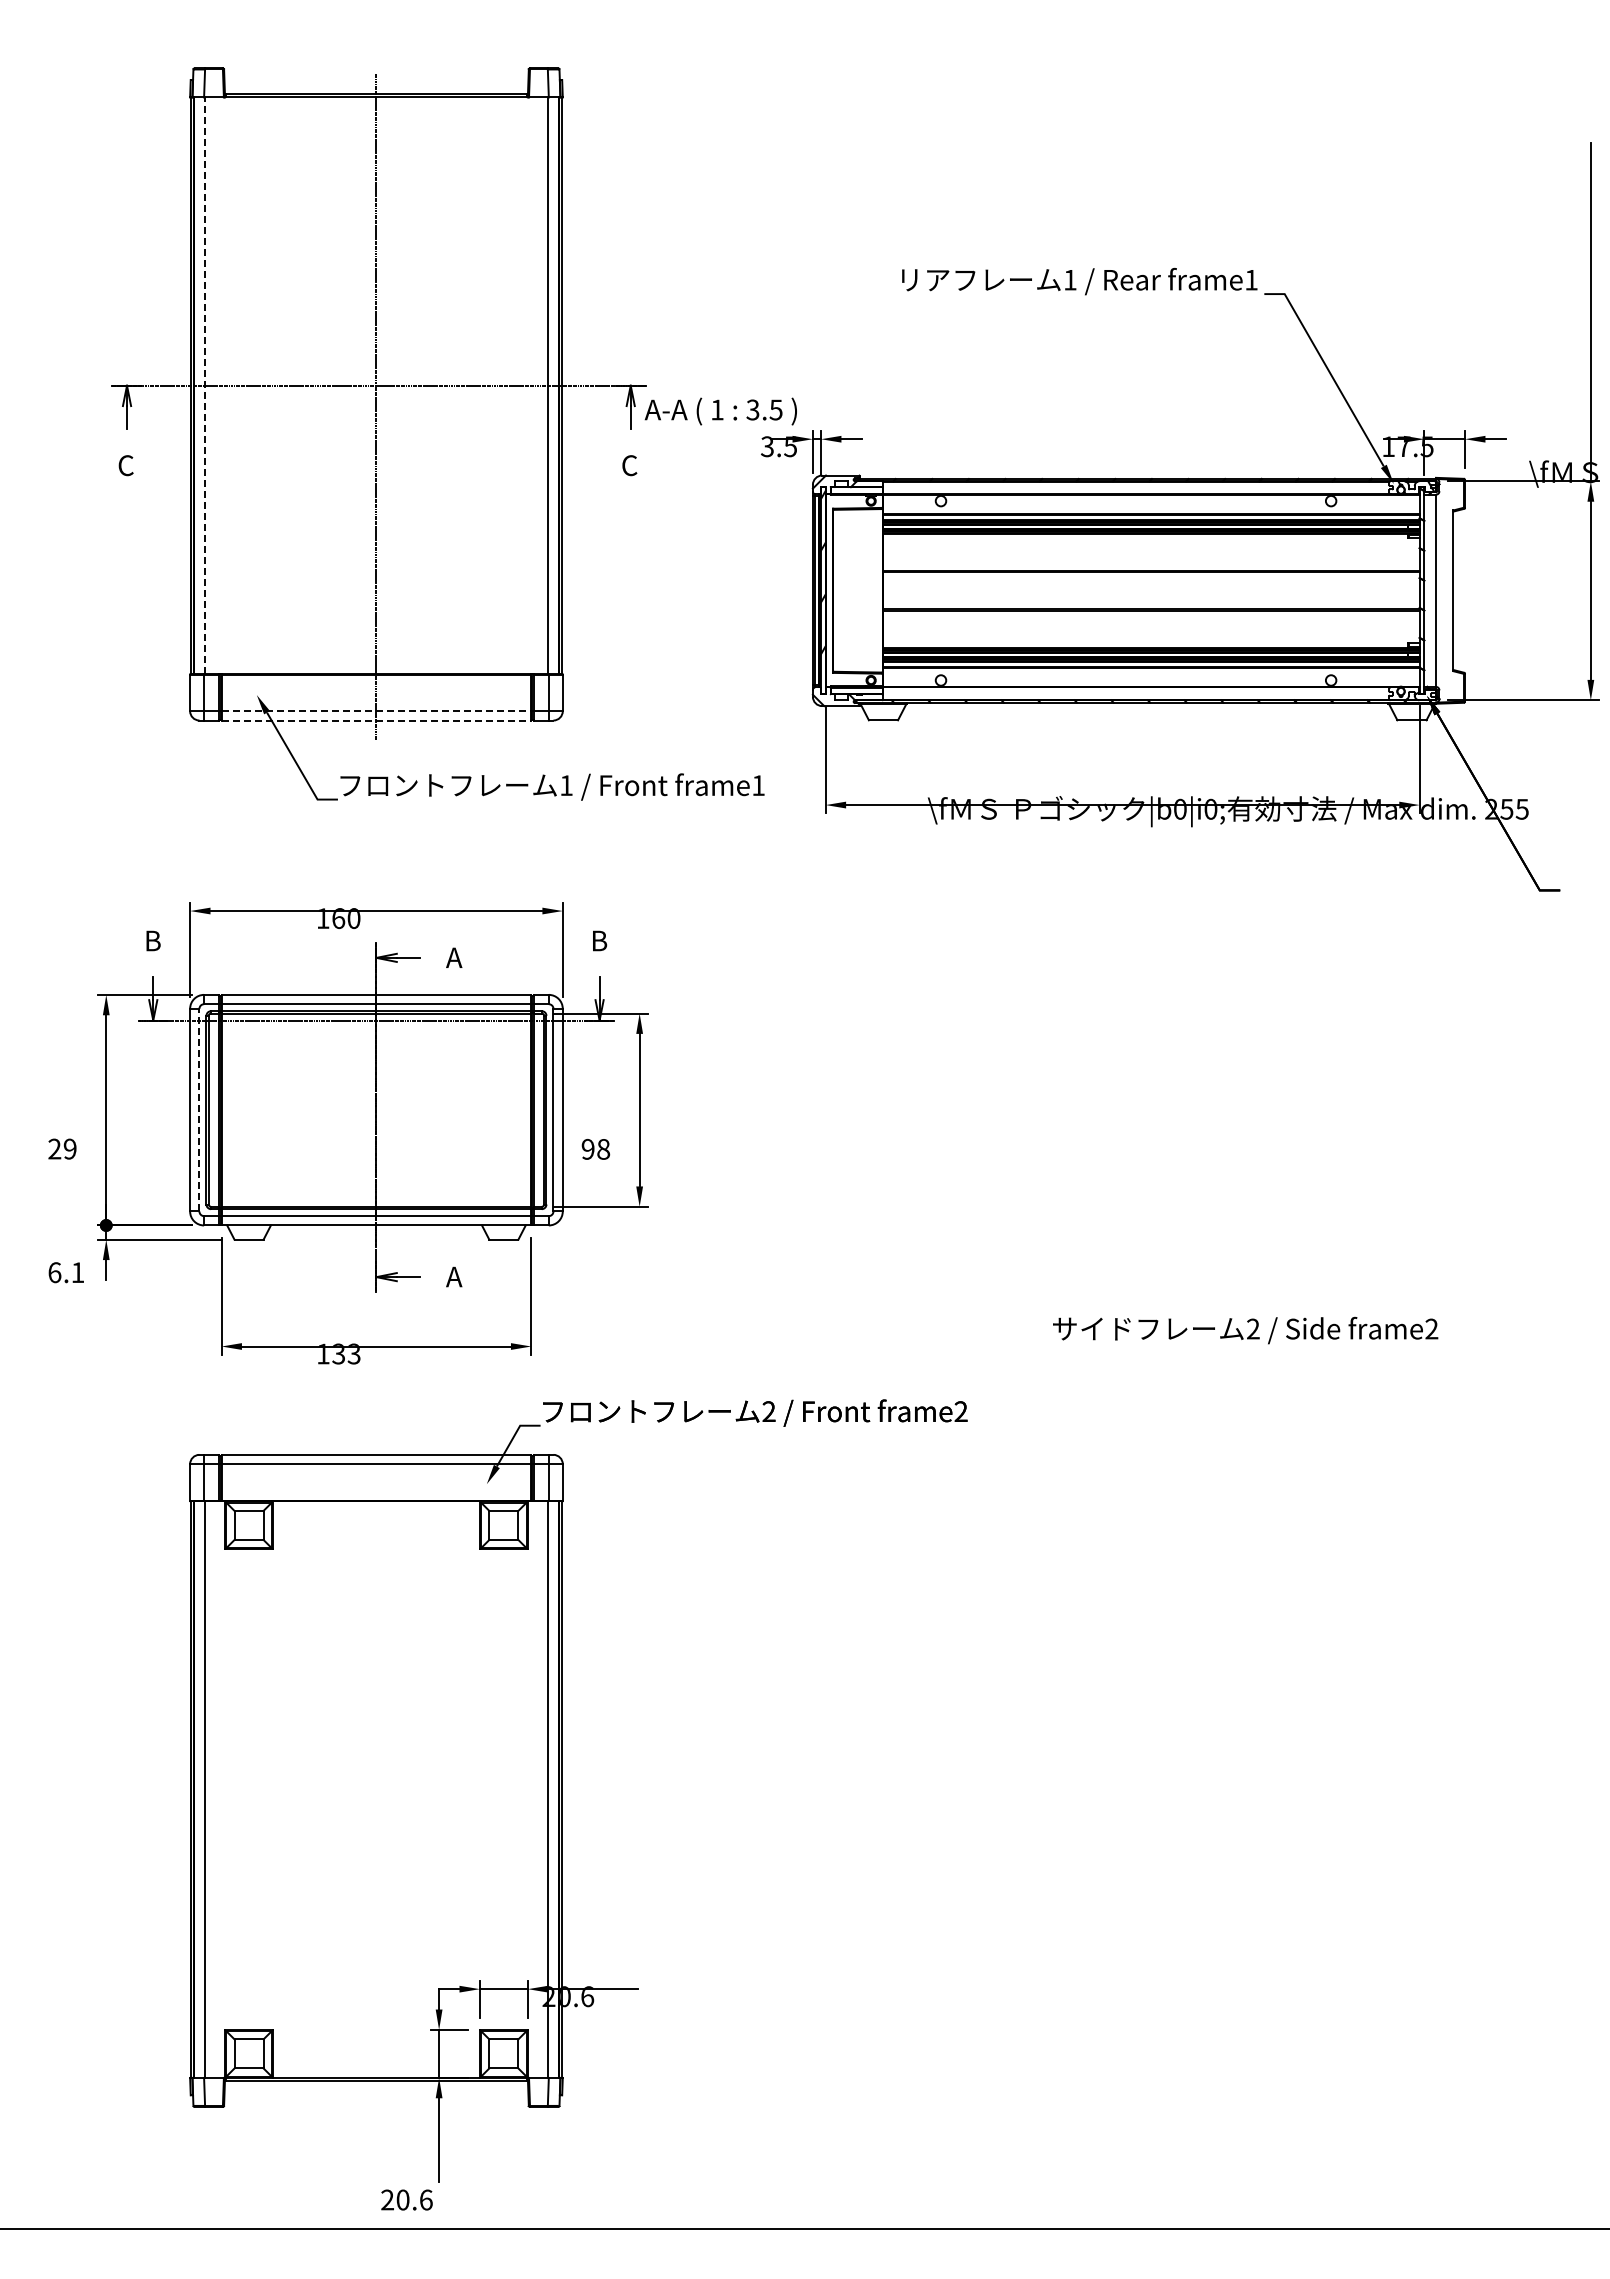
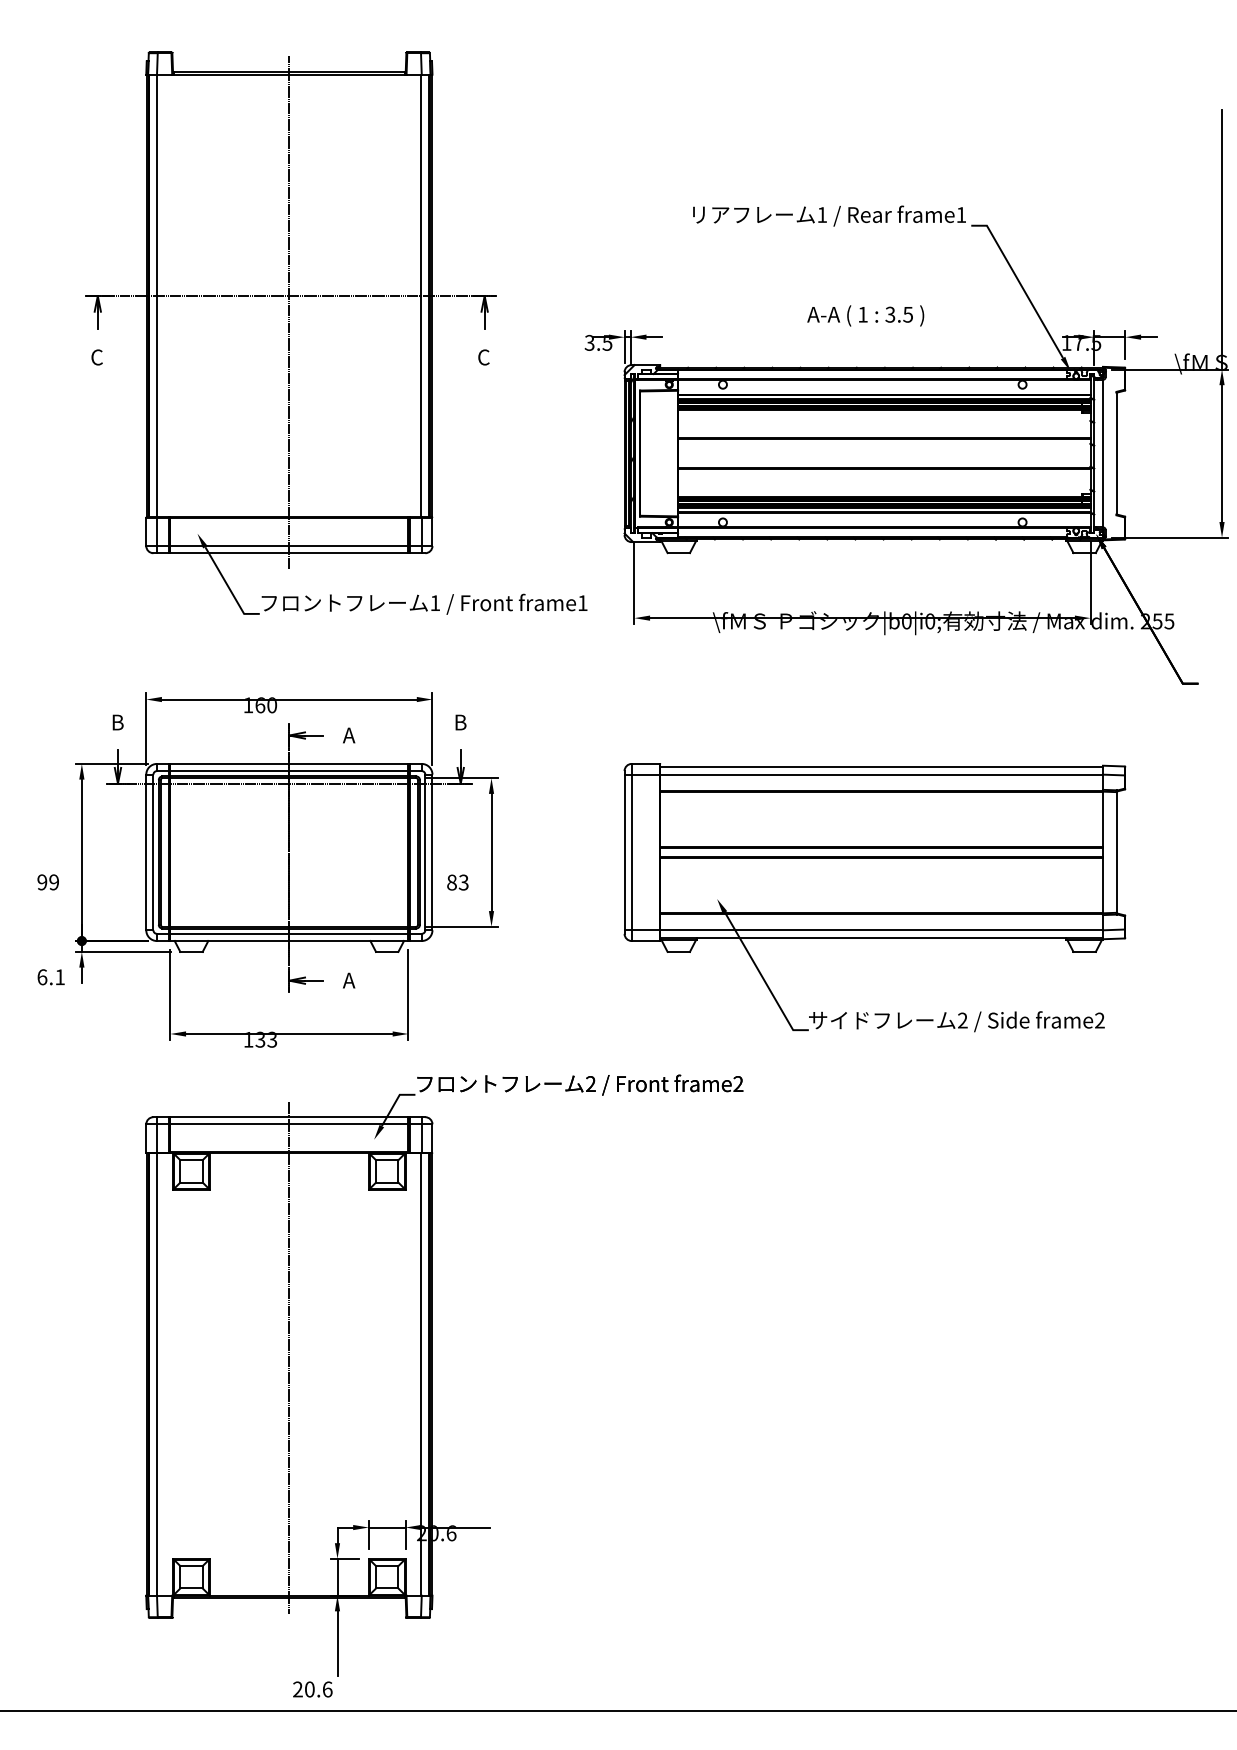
line: (204, 385) -> (157, 295), dashed -> solid
text: (720, 411) -> (865, 315), moved
line: (376, 711) -> (289, 546), dashed -> solid
line: (376, 720) -> (289, 553), dashed -> solid
line: (199, 1109) -> (153, 851), dashed -> solid
text: (54, 1149) -> (42, 882), 29 -> 99
text: (595, 1149) -> (457, 882), 98 -> 83
part: (1138, 1168) -> (874, 897), added
line: (376, 1767) -> (289, 1357), added

